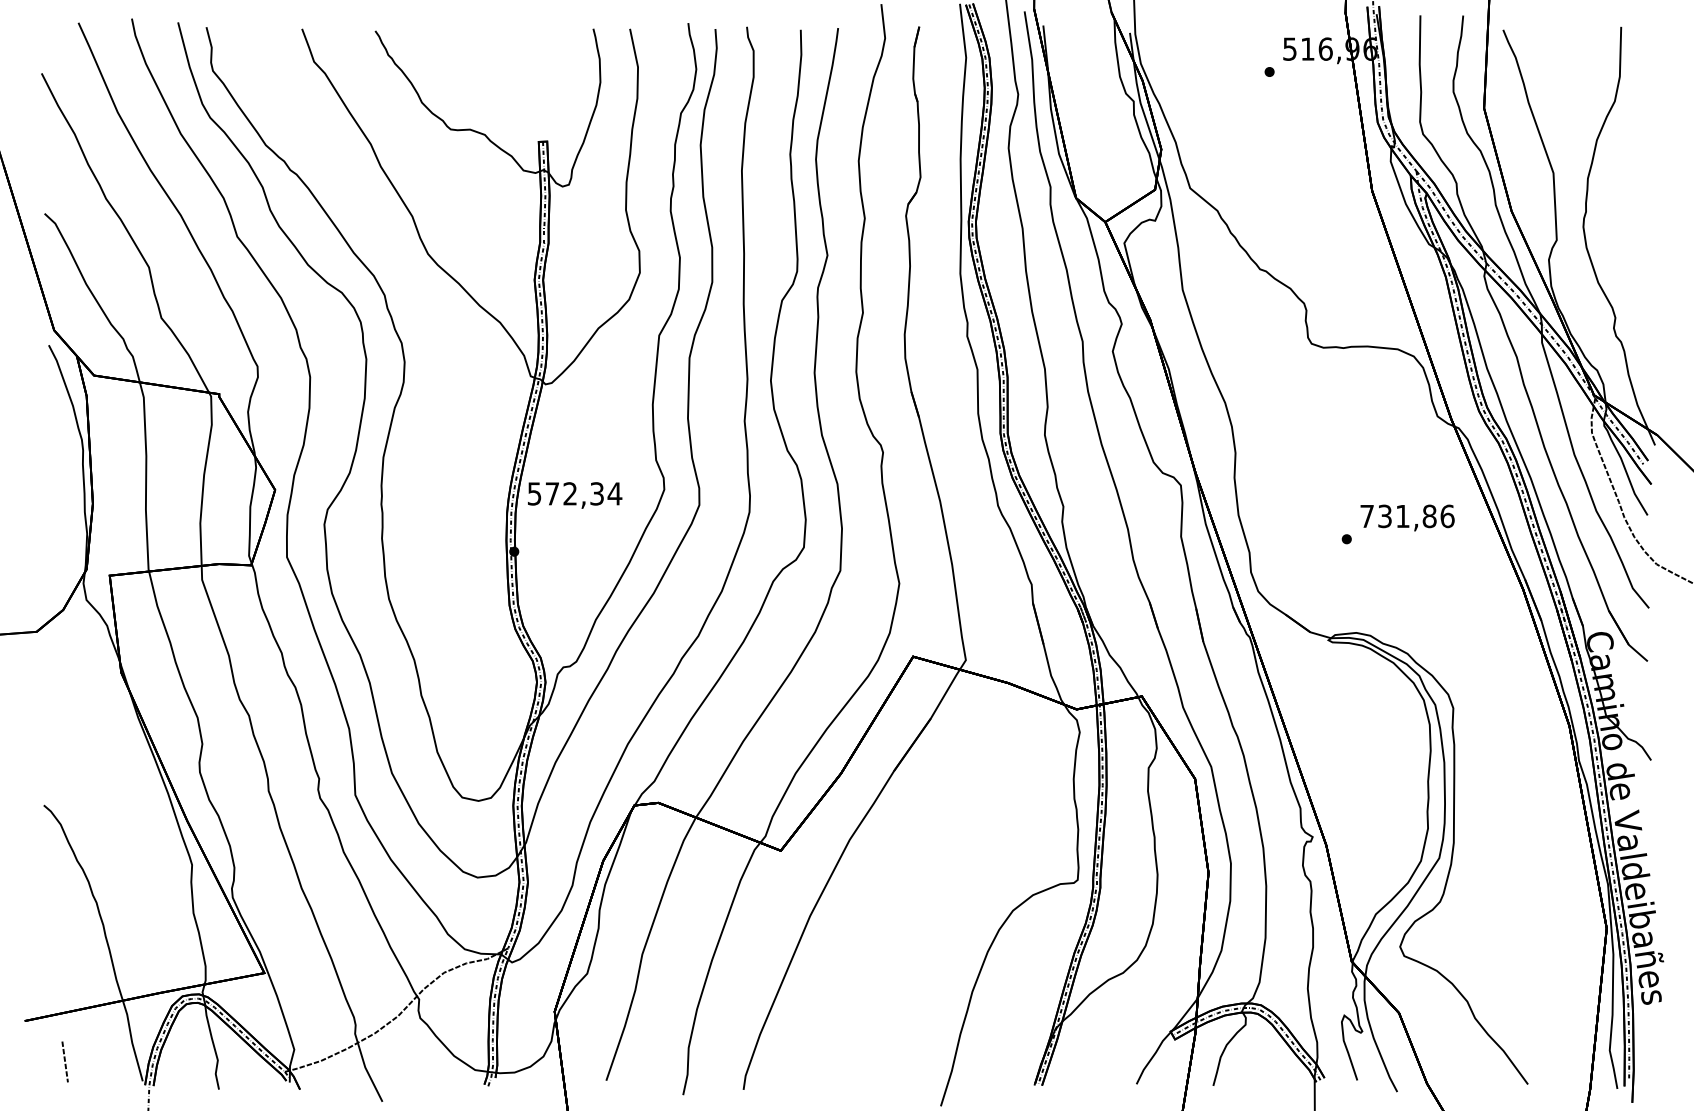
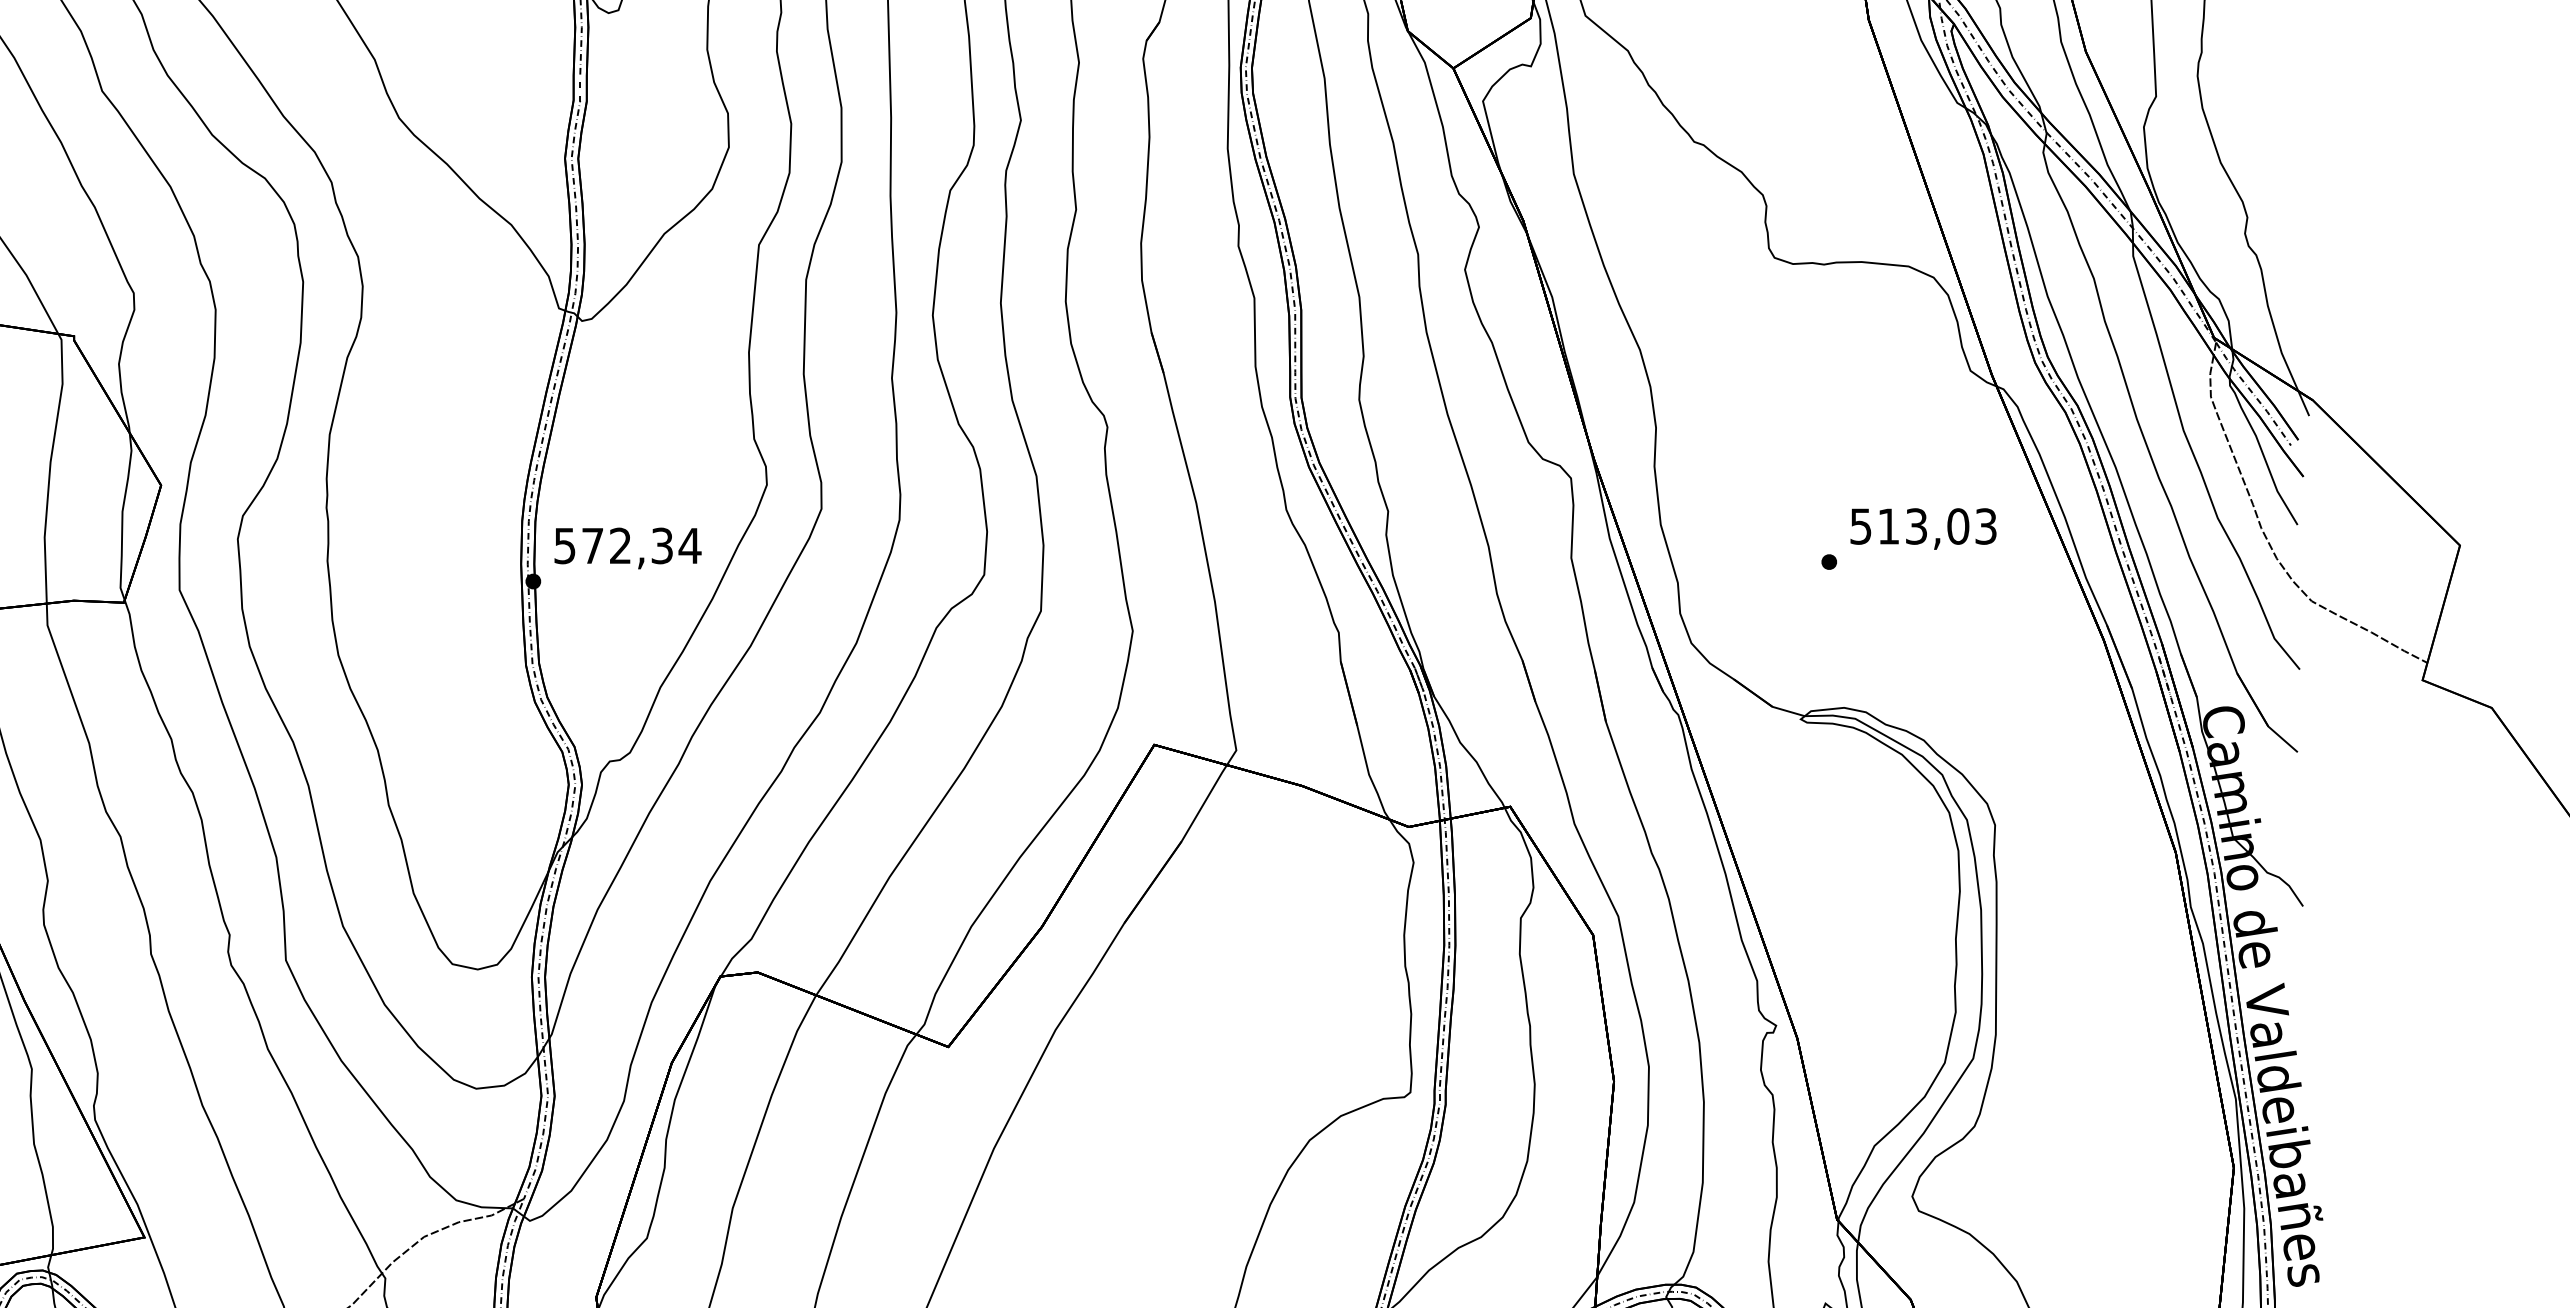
text: (575, 495) -> (628, 548), moved
text: (1407, 516) -> (1923, 526), 731,86 -> 513,03

